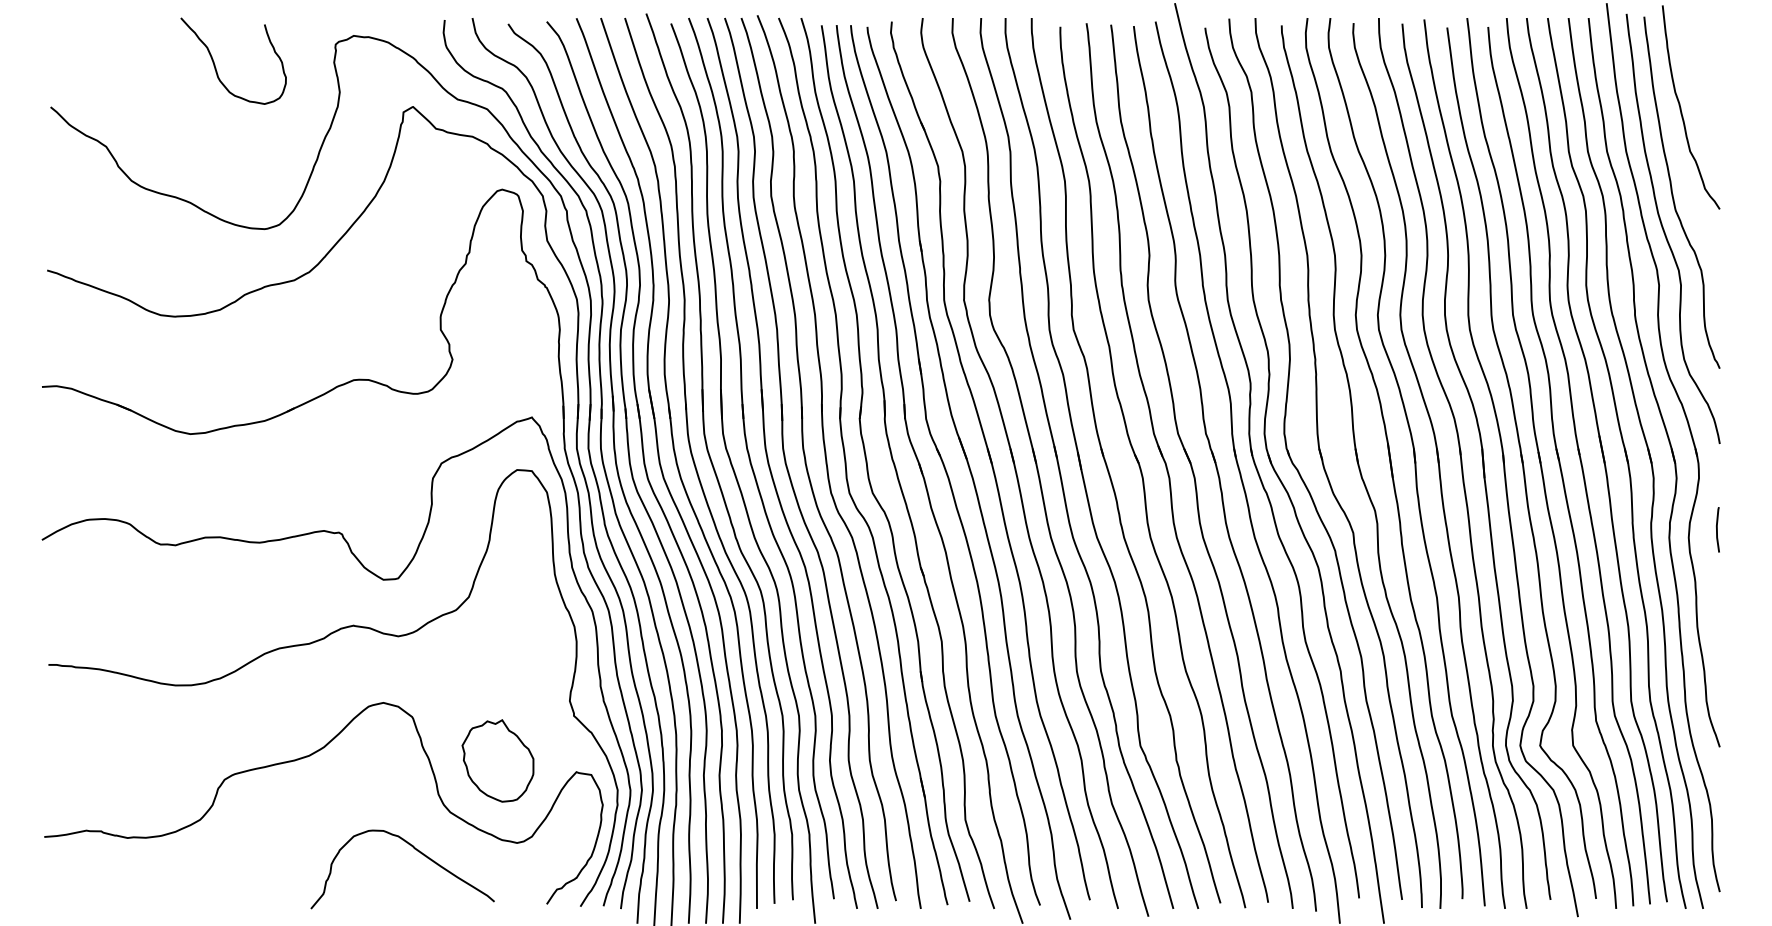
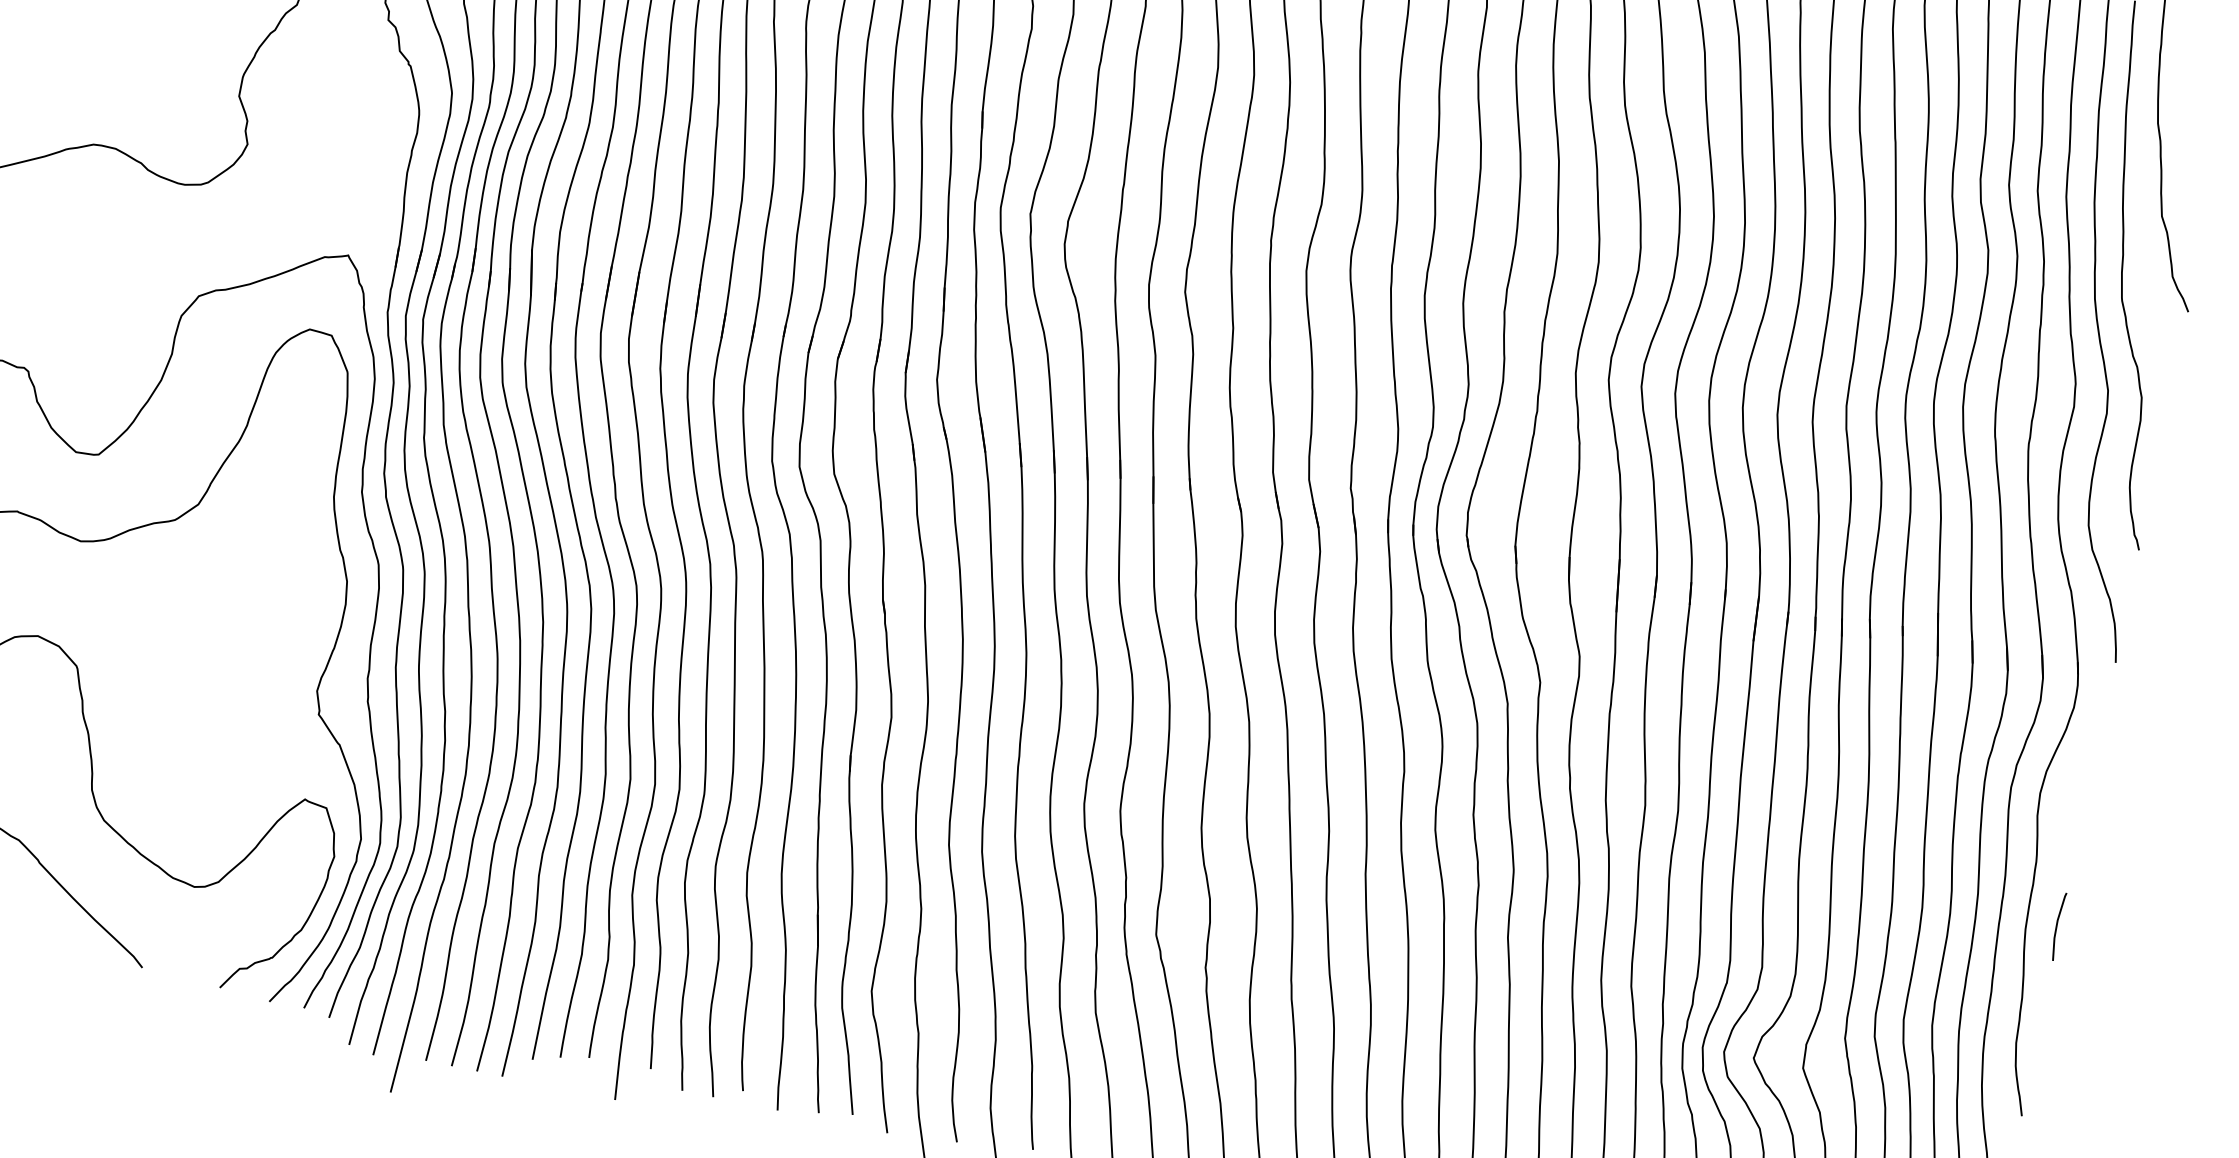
line: (1717, 529) -> (2057, 925), moved
part: (497, 760) -> (190, 757), removed

